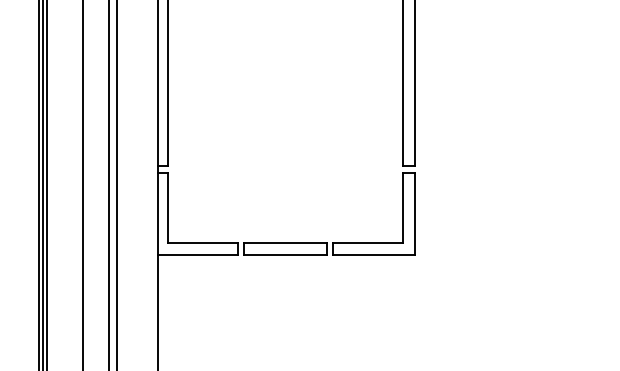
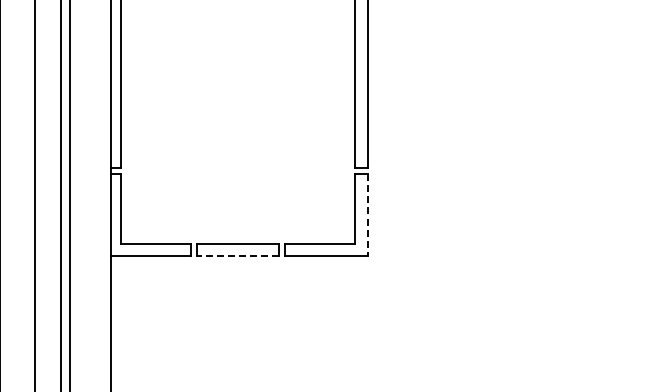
line: (414, 214) -> (367, 215), solid -> dashed
line: (284, 255) -> (237, 256), solid -> dashed

